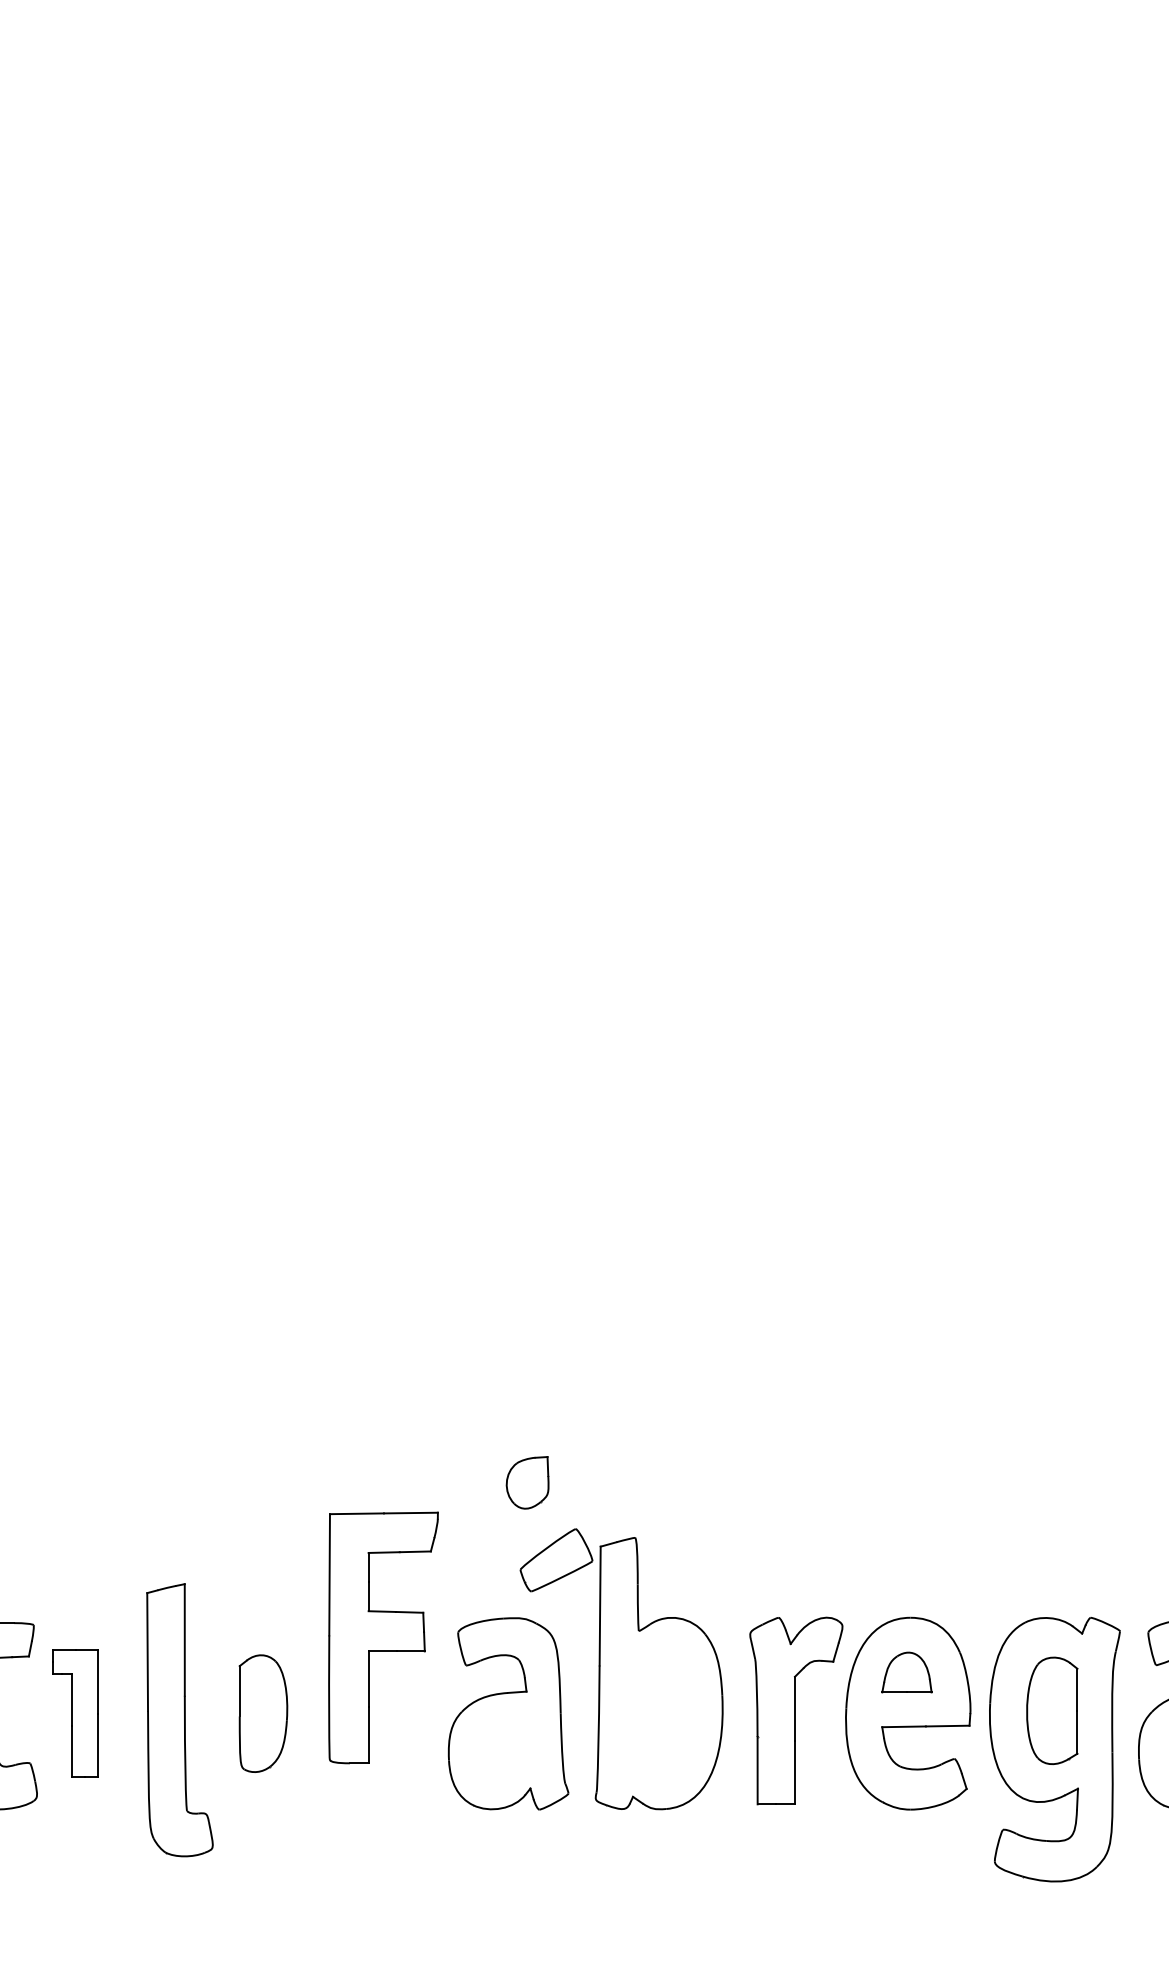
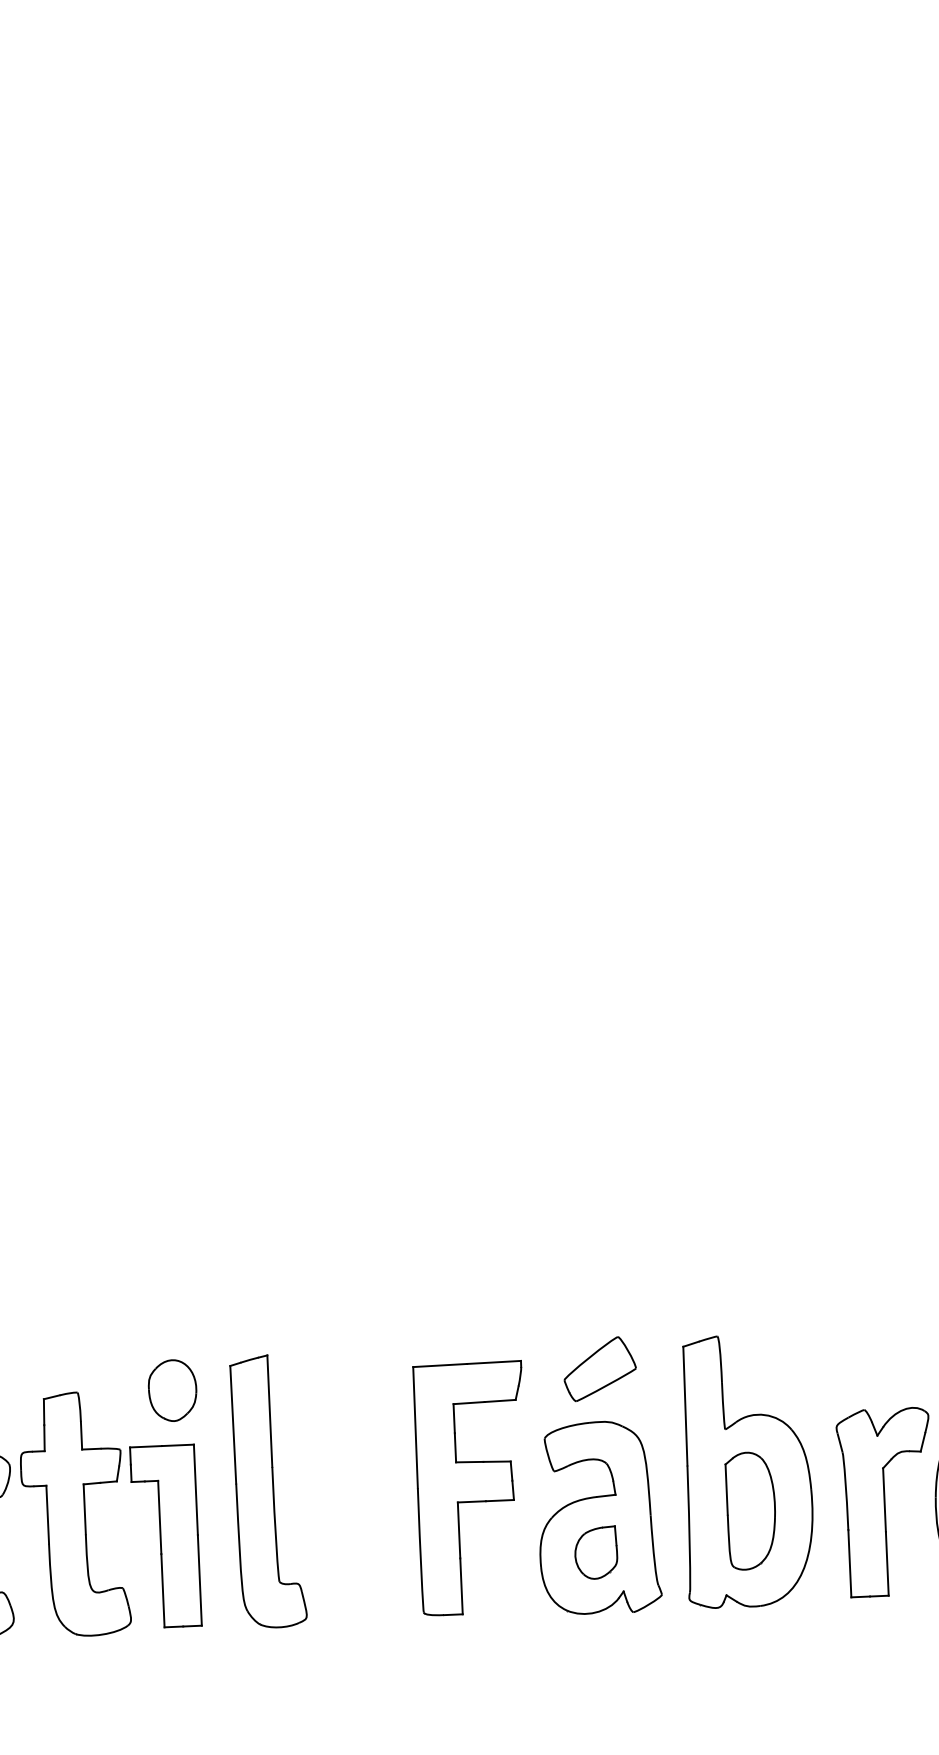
part: (527, 1482) -> (596, 1552), moved
part: (556, 1560) -> (600, 1369), moved
part: (88, 1568) -> (172, 1390), added
part: (383, 1637) -> (472, 1487), moved
part: (75, 1713) -> (165, 1536), size x1.43
part: (263, 1713) -> (751, 1510), moved
part: (179, 1720) -> (268, 1491), moved

